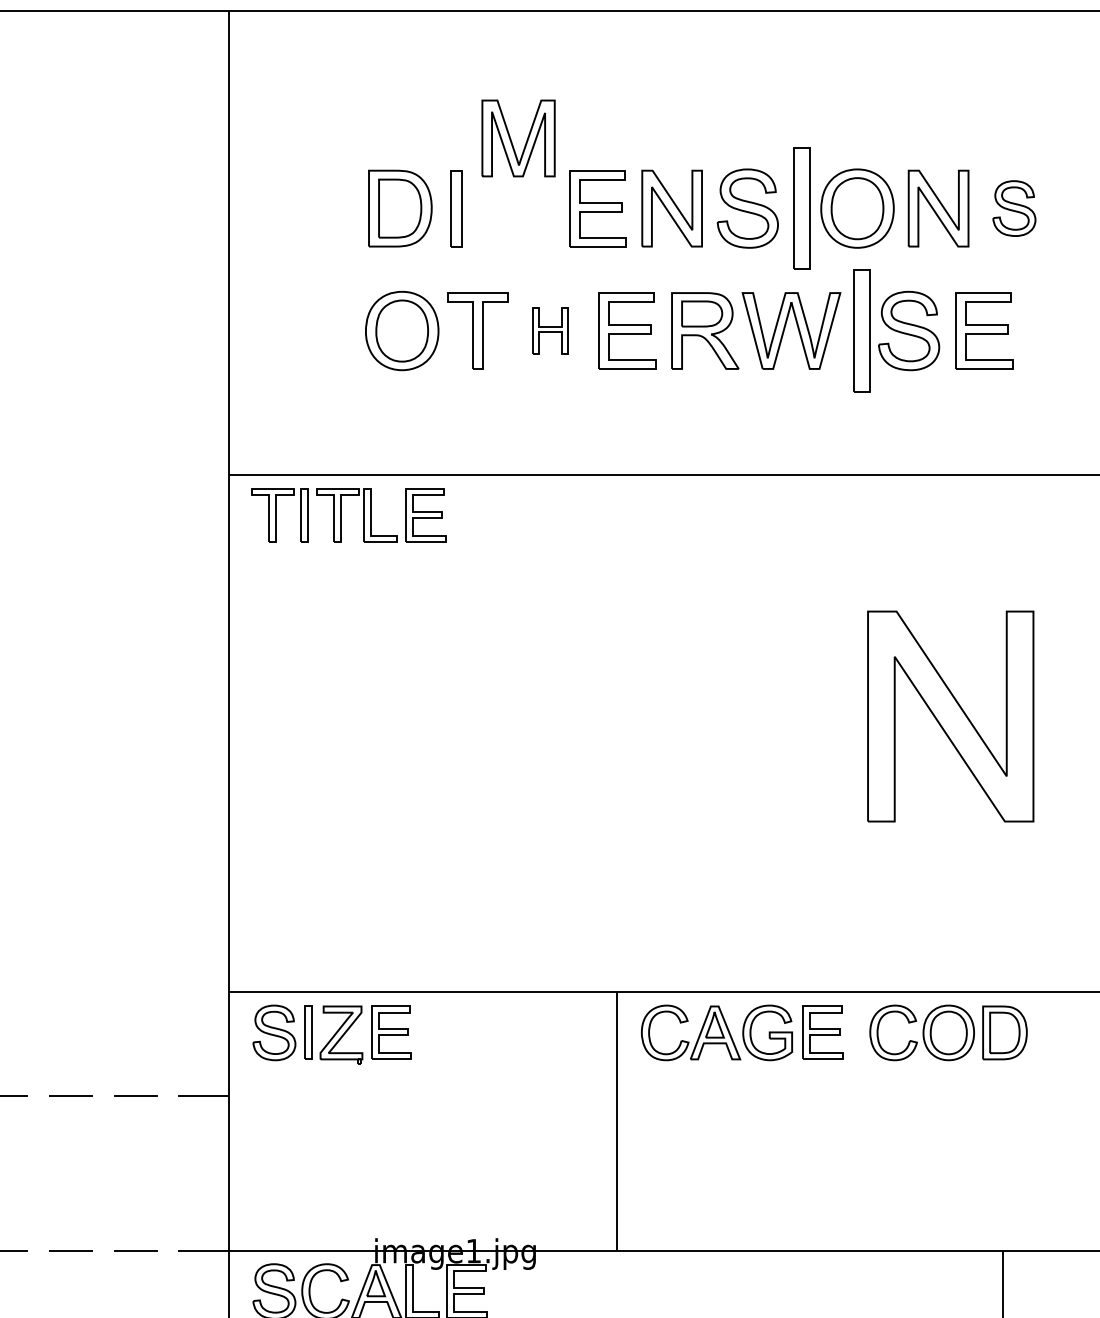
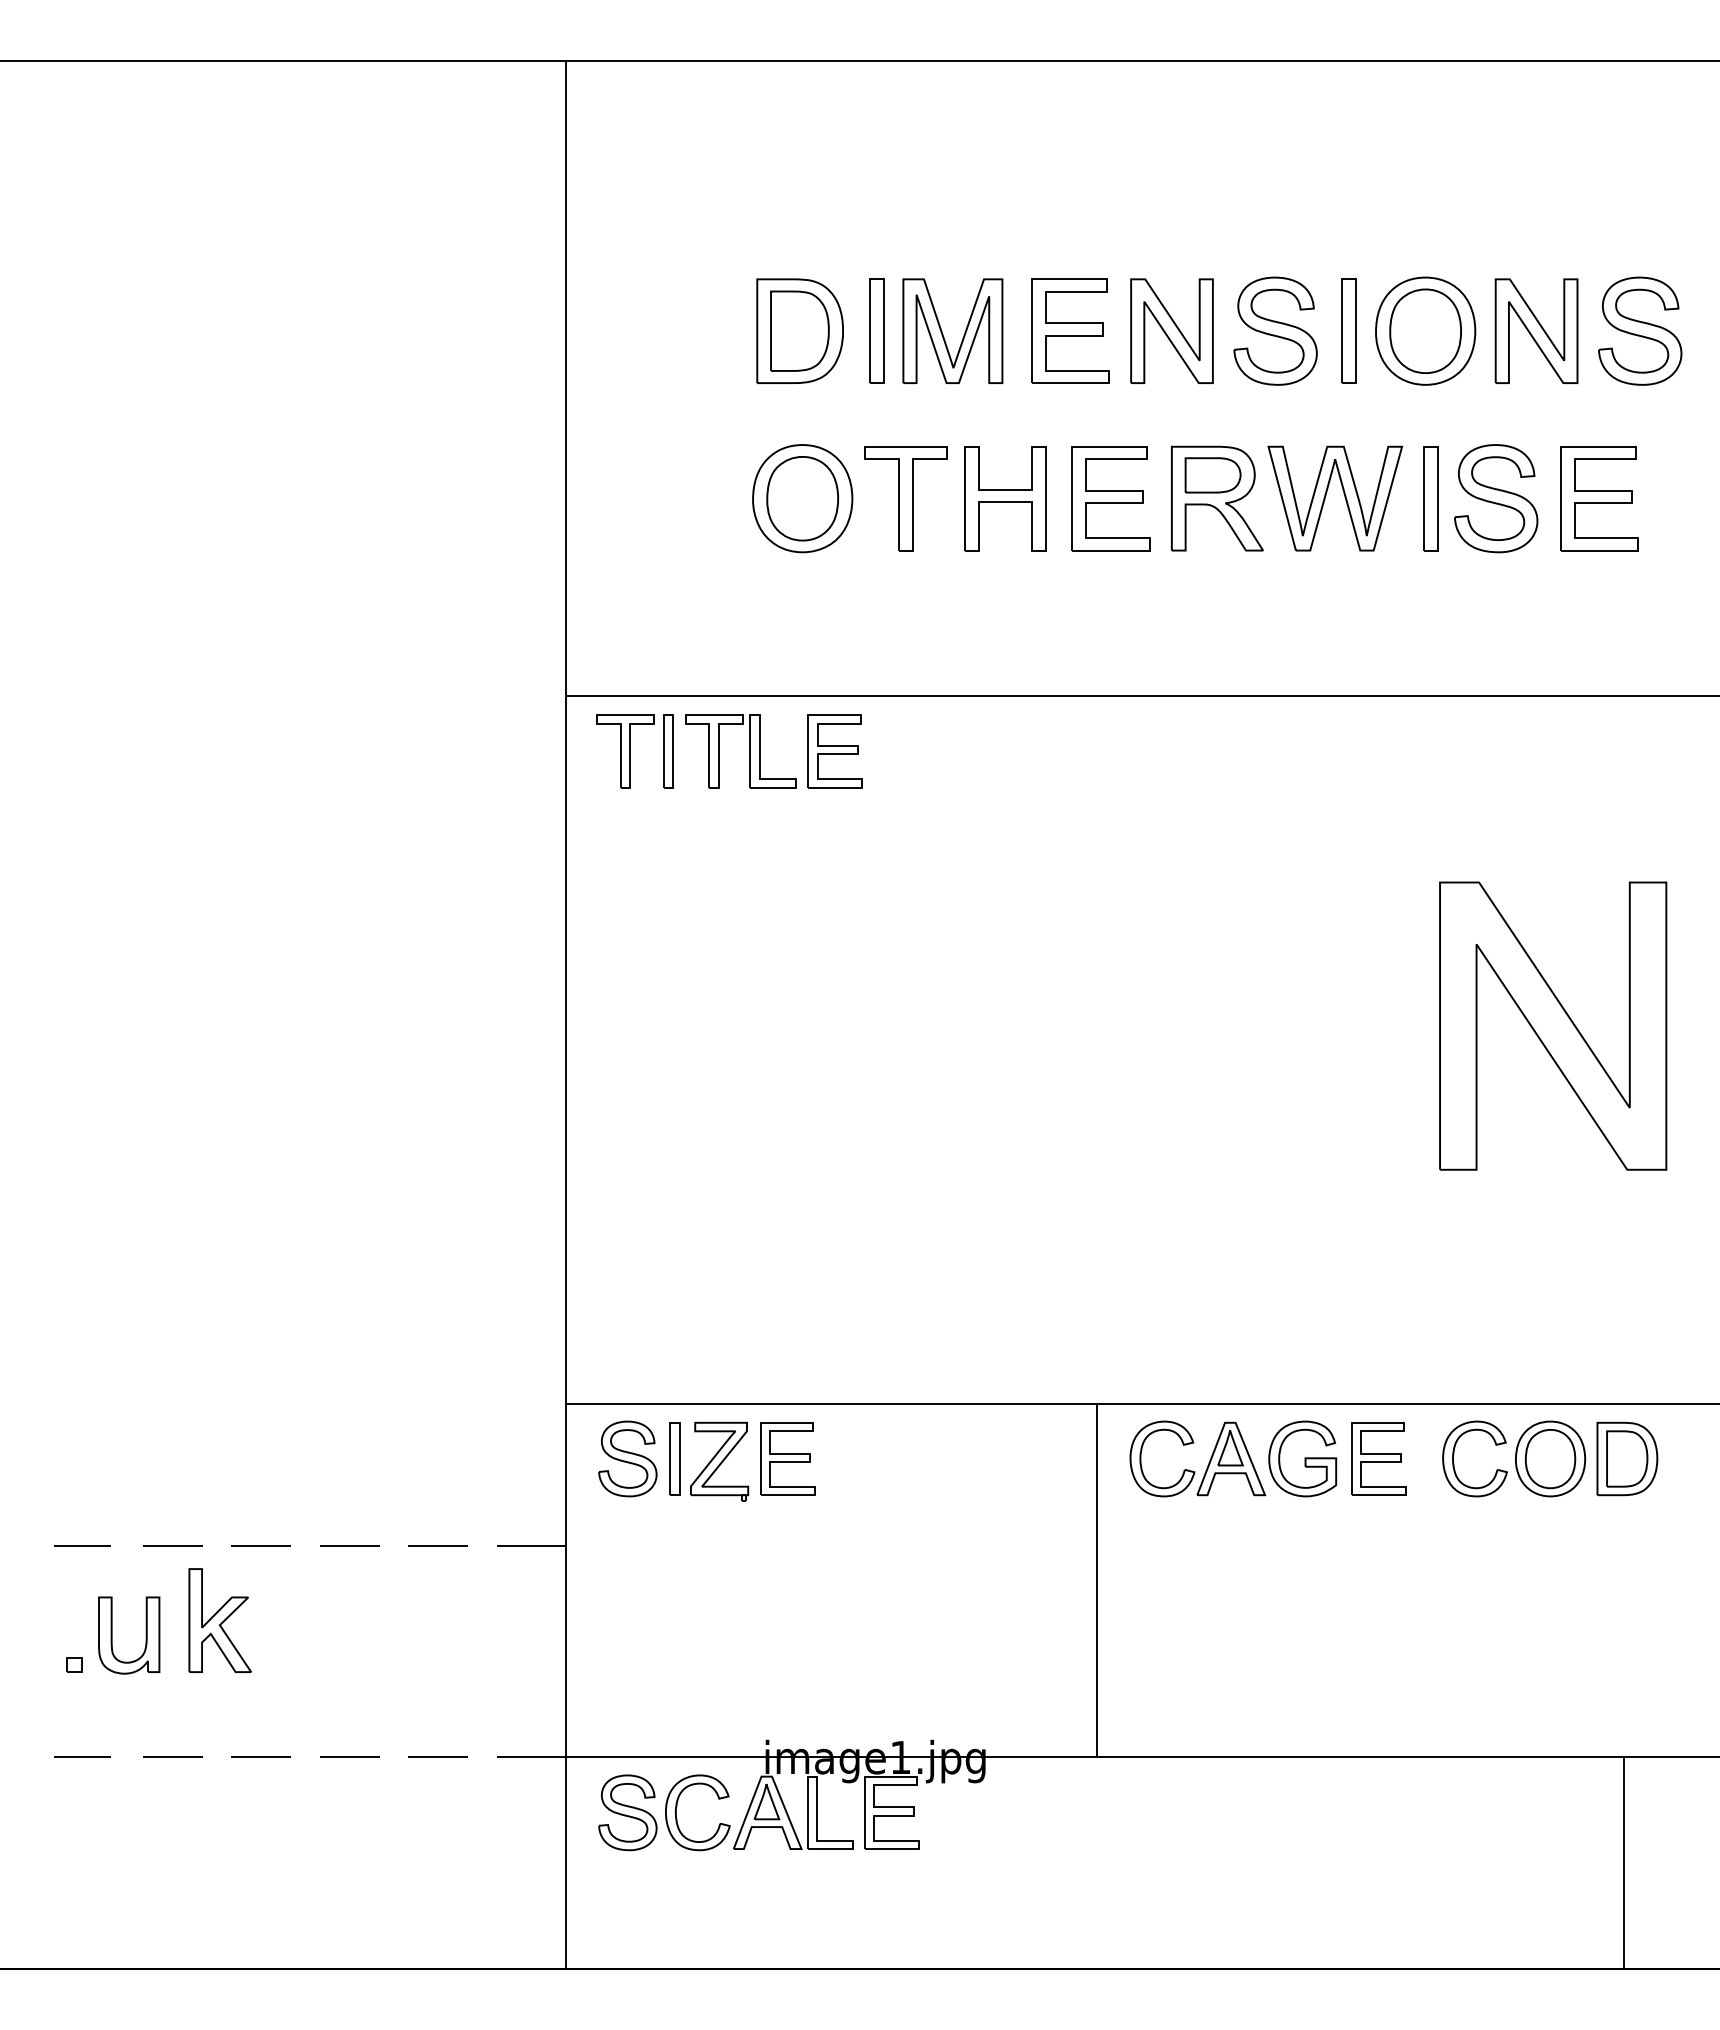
part: (511, 140) -> (943, 334), moved
part: (801, 208) -> (1348, 330), size x0.62
part: (1014, 208) -> (1640, 330), size x1.43
part: (550, 330) -> (1005, 498), size x1.67
part: (861, 330) -> (1430, 498), size x0.62

